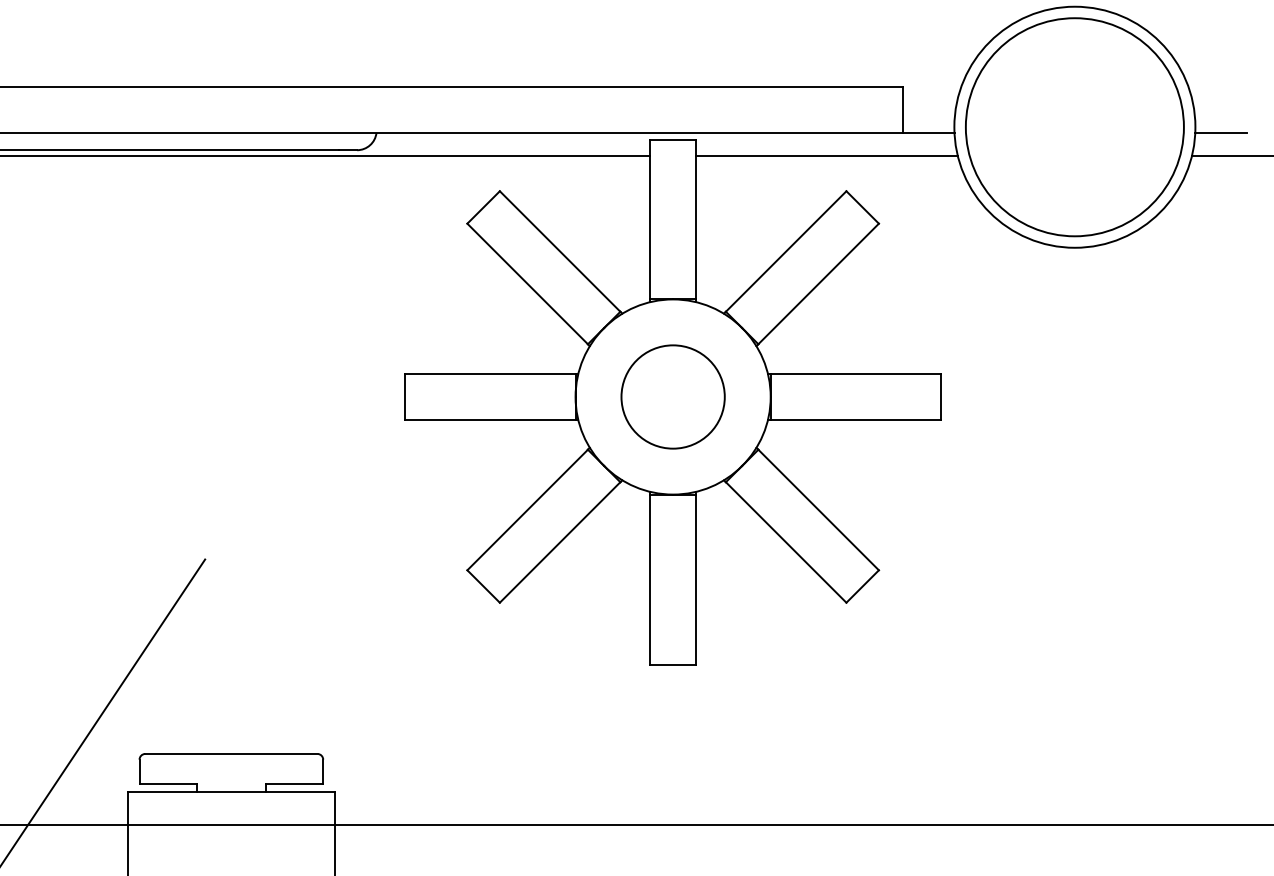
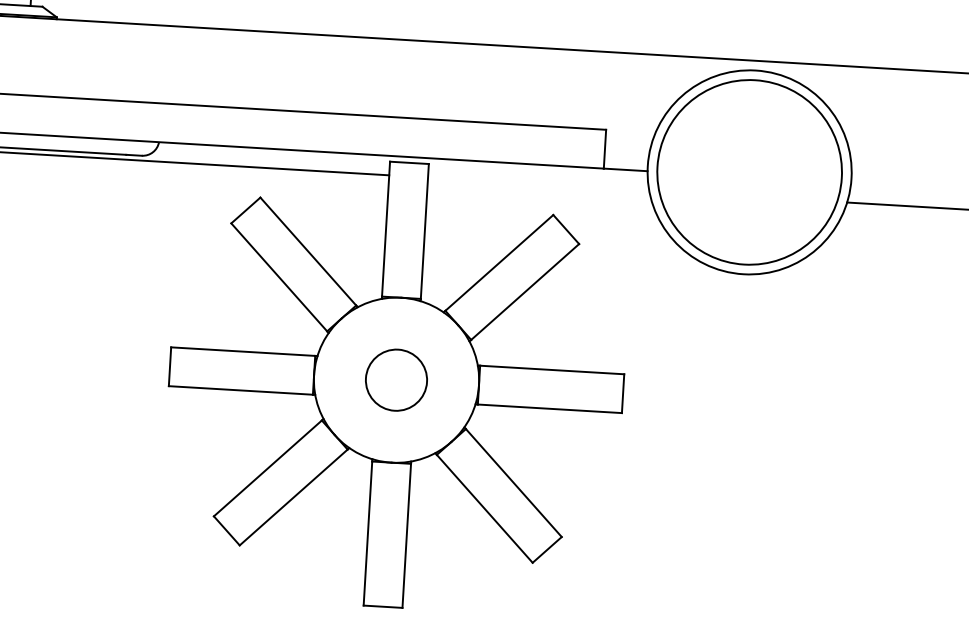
line: (1221, 133) -> (873, 185), removed
line: (826, 155) -> (538, 183), removed
circle: (672, 396) -> (396, 379), size x0.7

